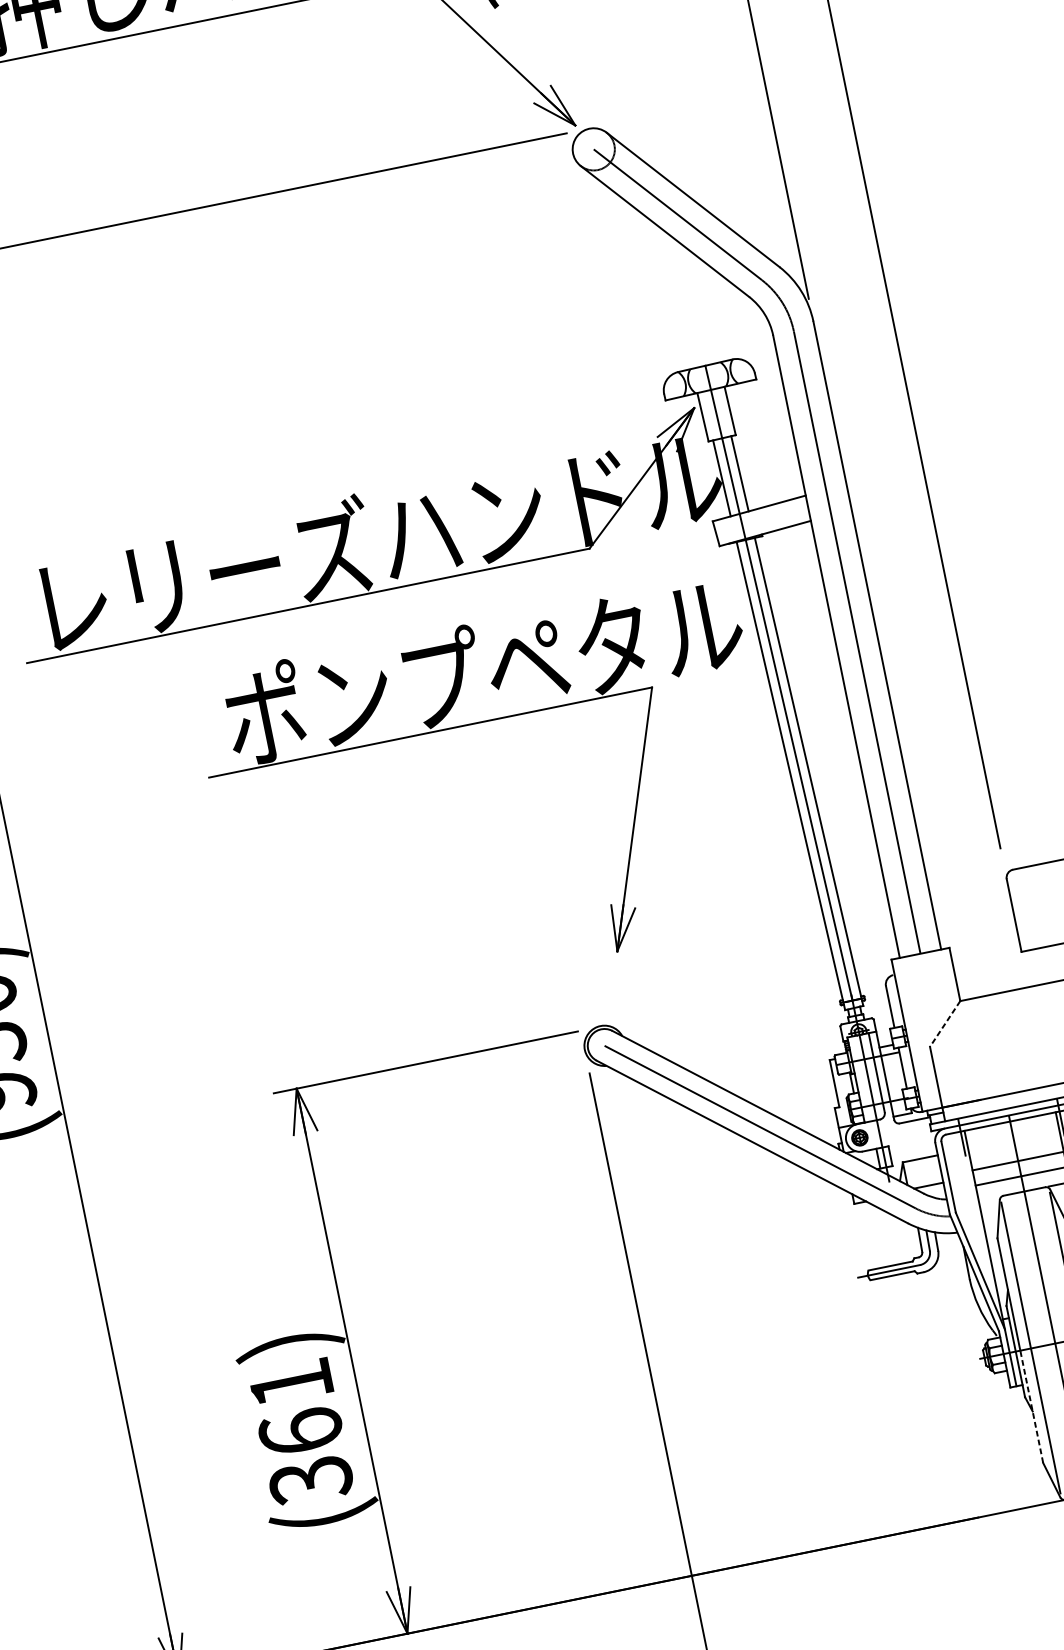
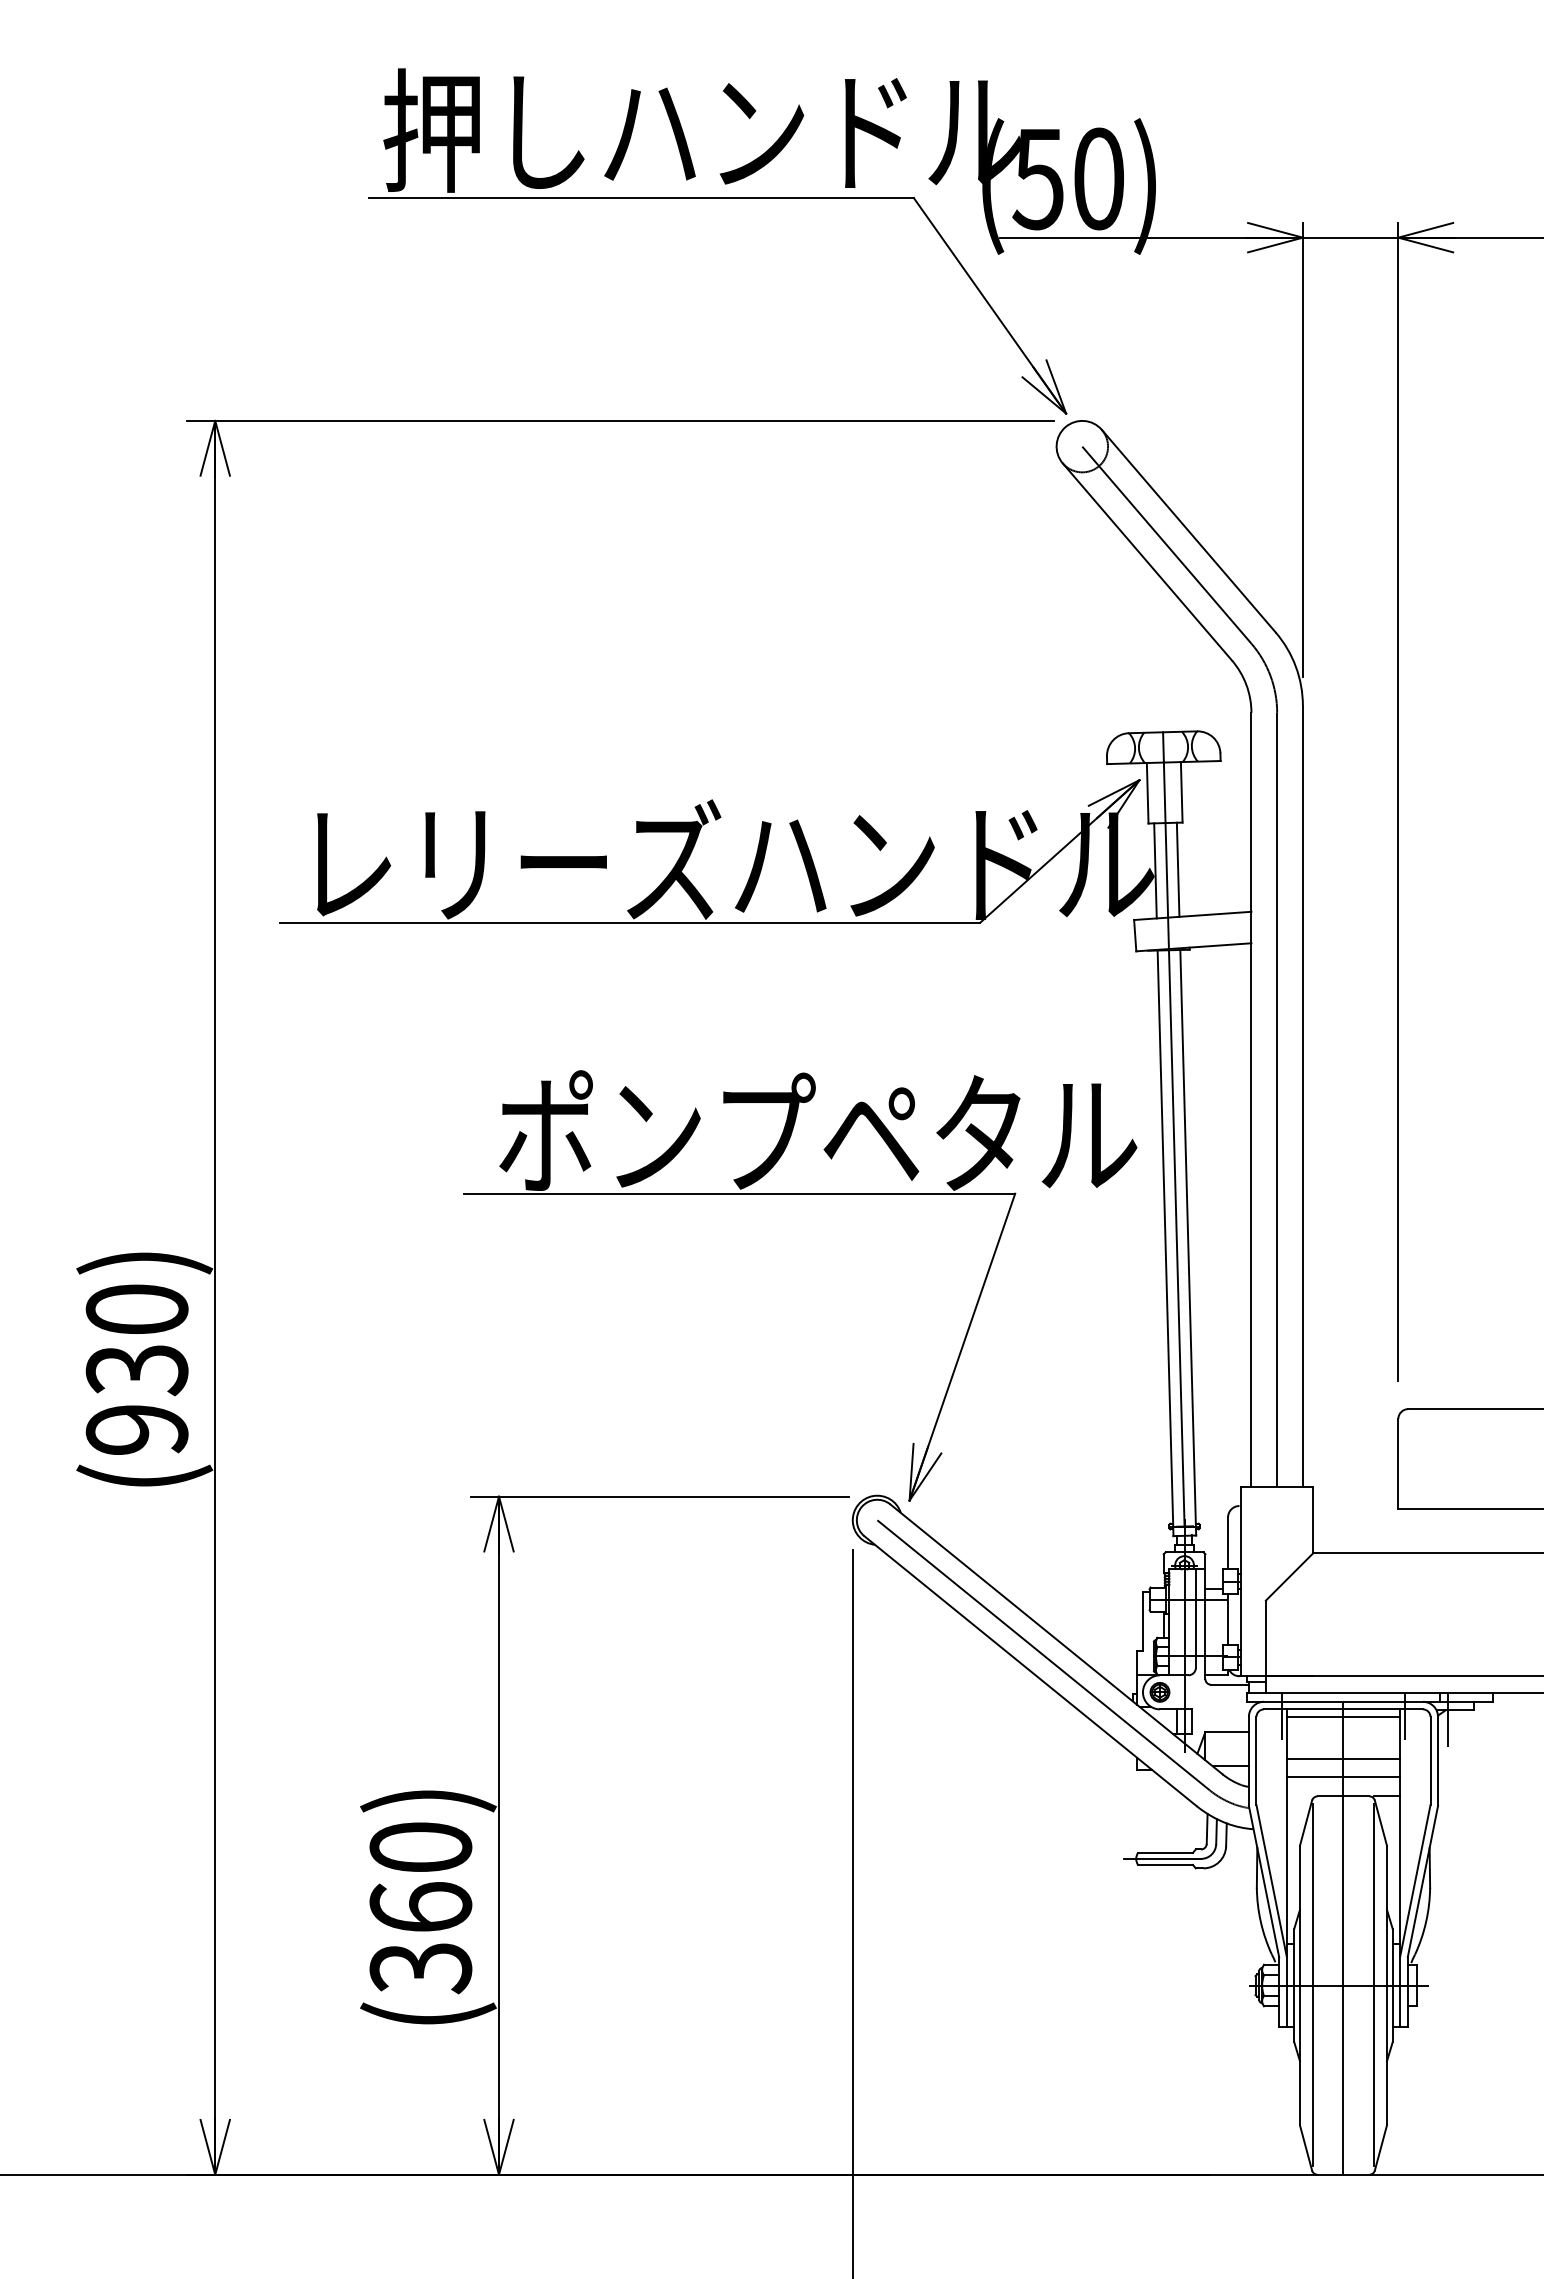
part: (479, 723) -> (800, 1194), moved
line: (945, 1024) -> (1289, 1577), dashed -> solid
line: (1011, 1127) -> (1343, 1716), added
text: (290, 1382) -> (420, 1846), (361) -> (360)
line: (1031, 1406) -> (1299, 2055), dashed -> solid

